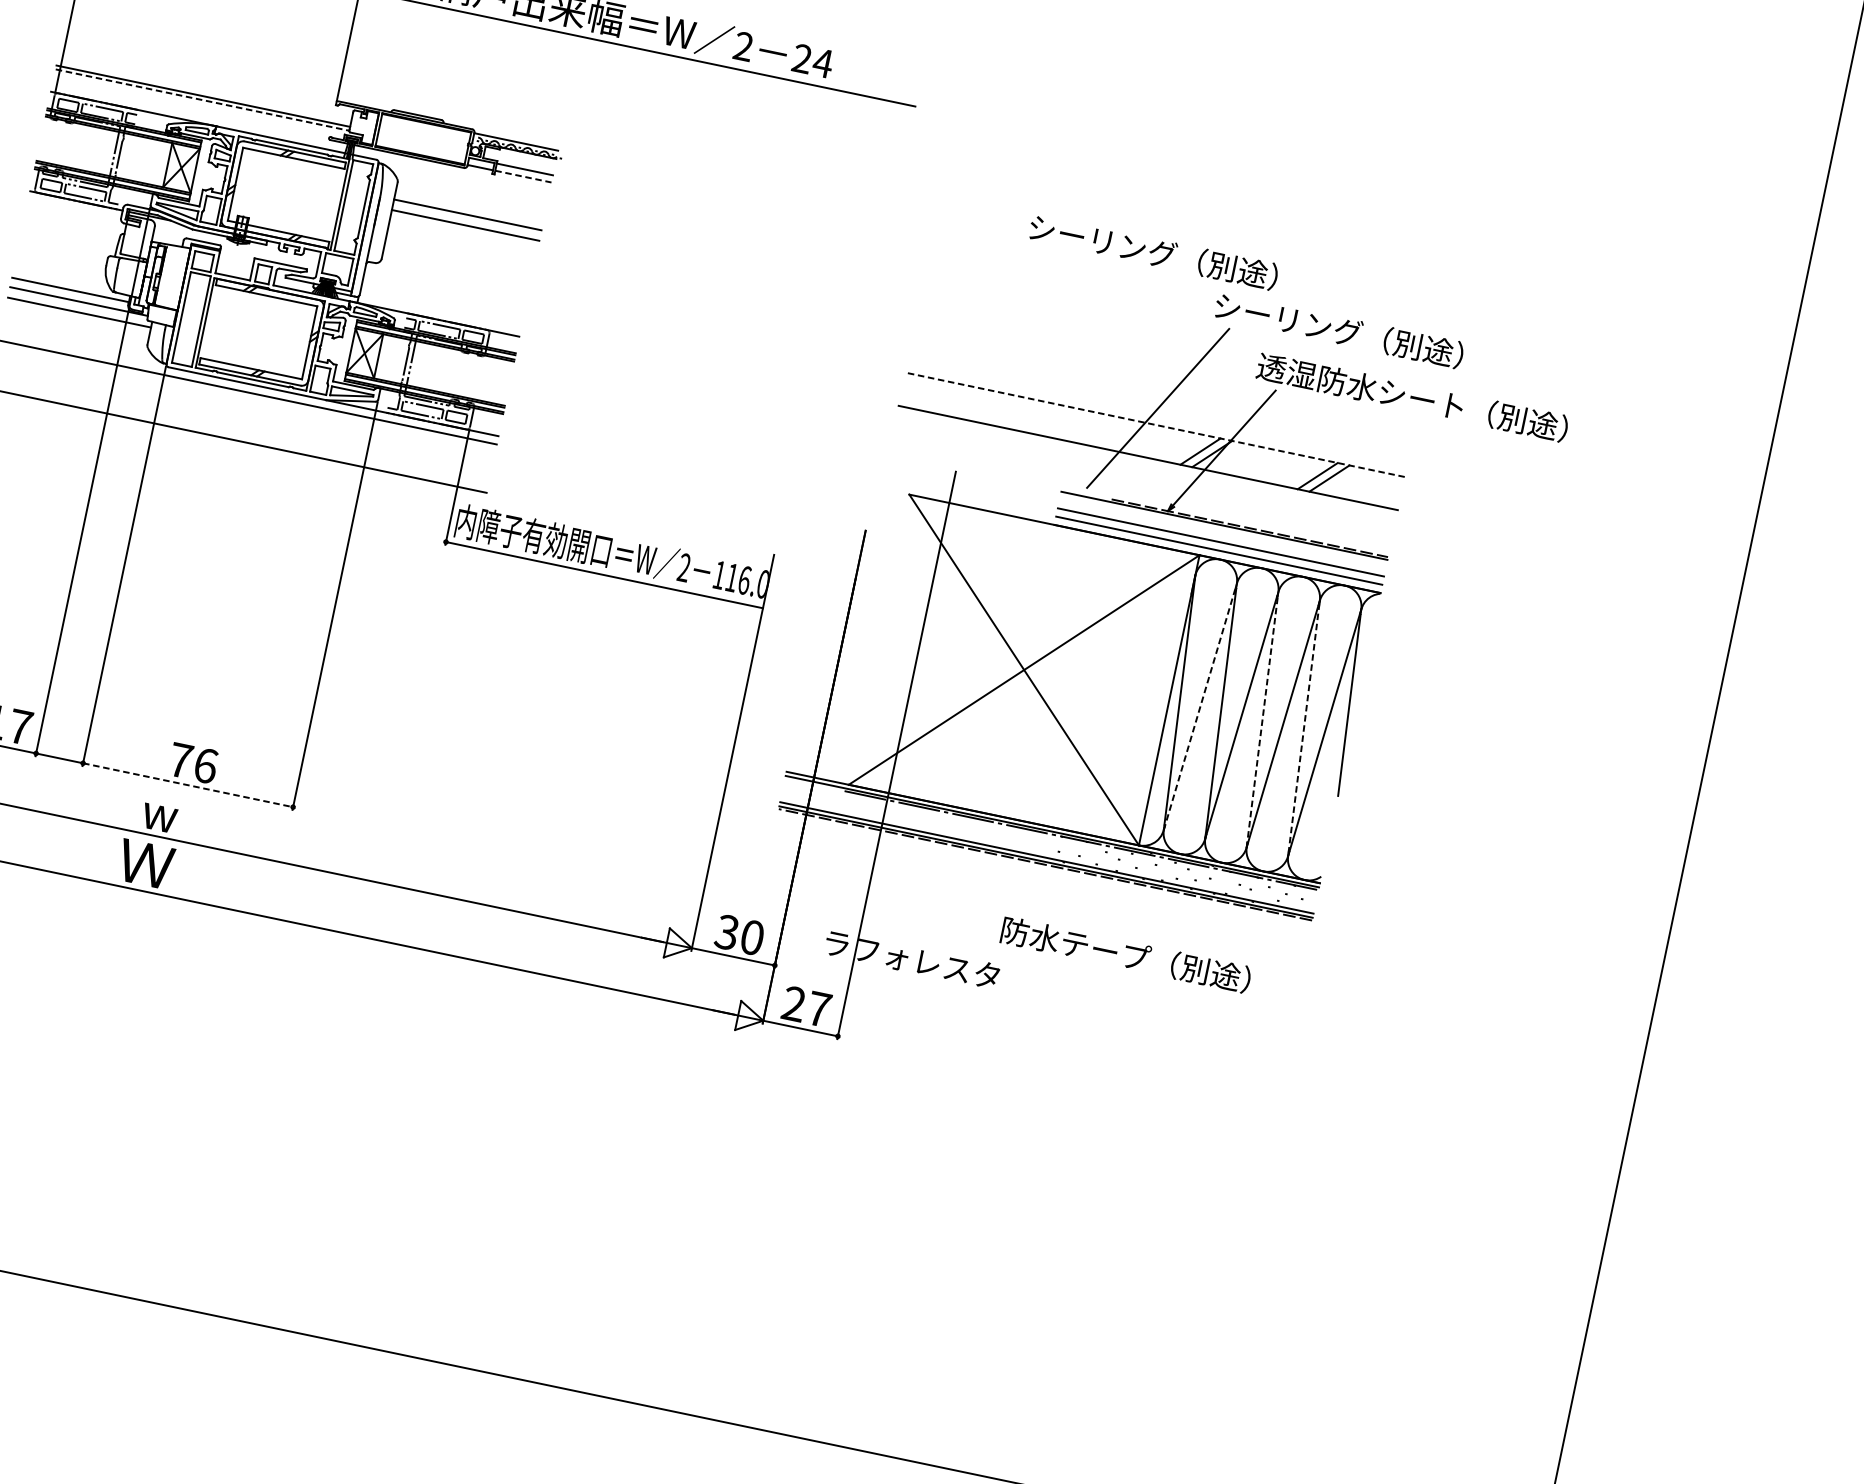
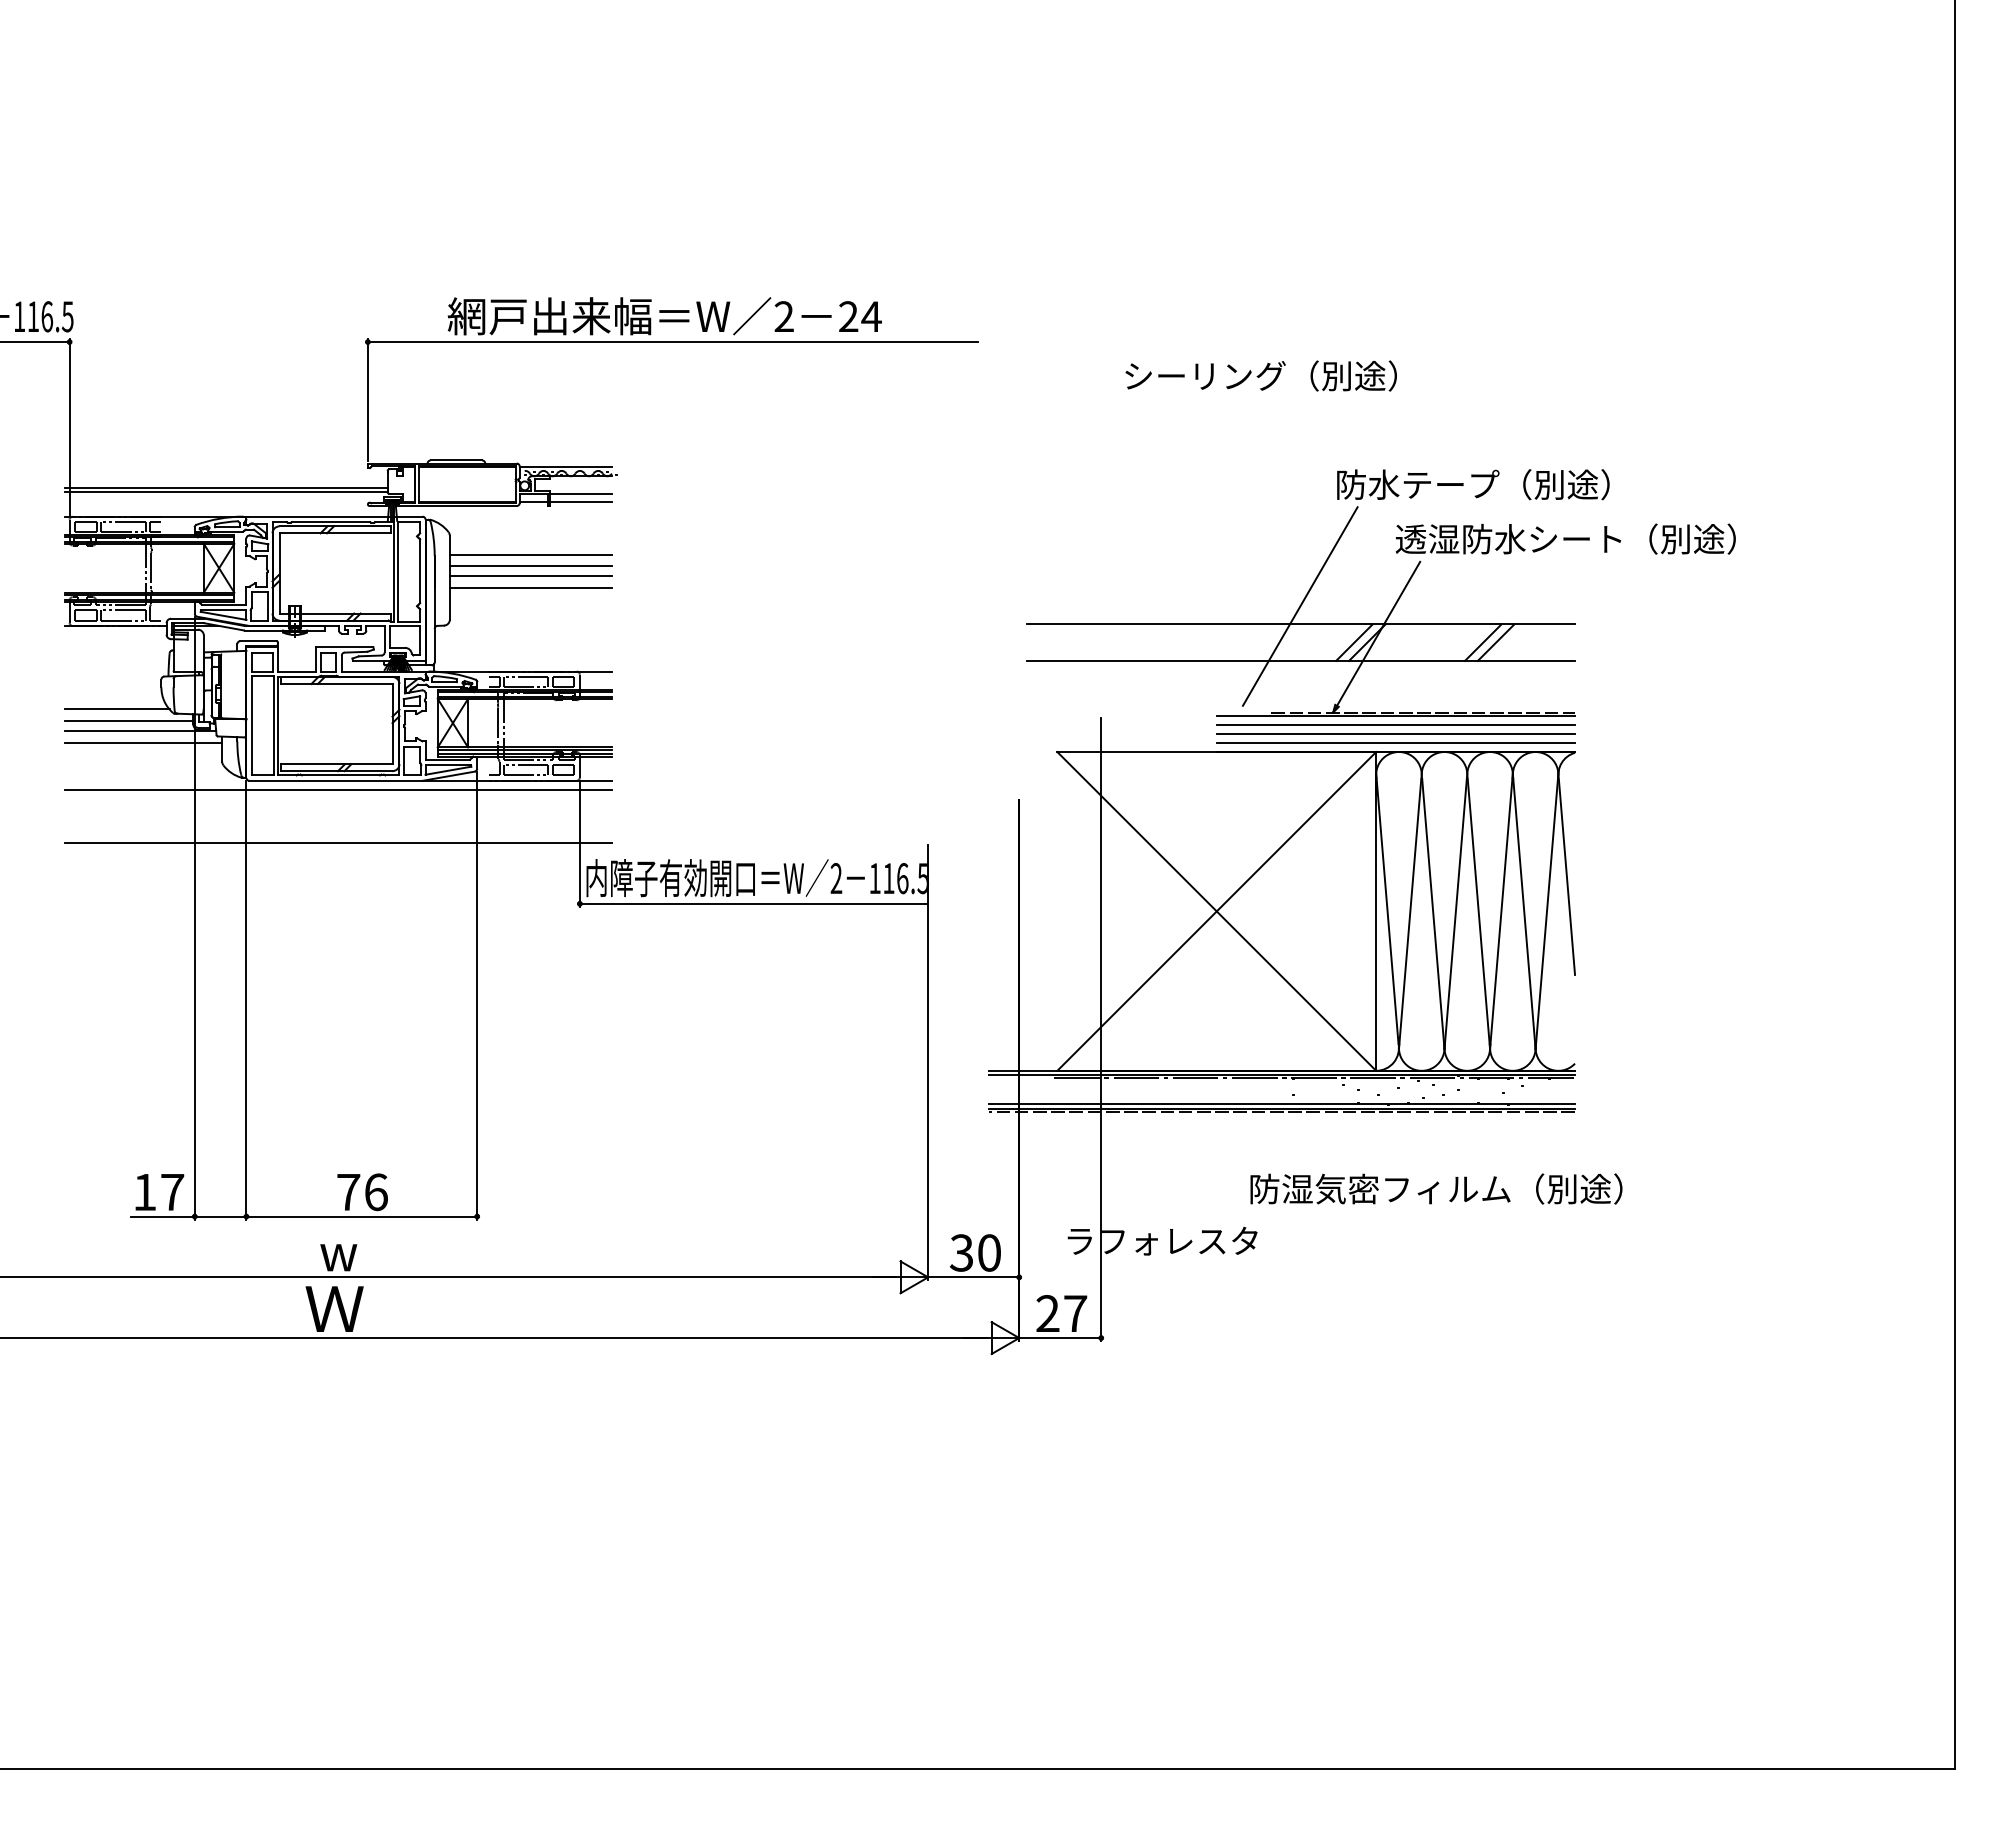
line: (202, 100) -> (226, 492), dashed -> solid
line: (522, 176) -> (580, 502), dashed -> solid
line: (463, 234) -> (530, 576), added
line: (461, 245) -> (530, 588), added
text: (1153, 251) -> (1260, 375), moved
line: (62, 277) -> (117, 709), added
text: (1288, 319) -> (1418, 484), シーリング（別途） -> 防水テープ（別途）
line: (1154, 424) -> (1300, 624), dashed -> solid
line: (1222, 533) -> (1395, 724), added
text: (763, 584) -> (923, 878), 116.0 -> 116.5
line: (1199, 709) -> (1410, 914), dashed -> solid
line: (1261, 722) -> (1478, 914), dashed -> solid
line: (1304, 729) -> (1524, 912), dashed -> solid
line: (188, 785) -> (362, 1216), dashed -> solid
text: (1186, 966) -> (1452, 1188), 防水テープ（別途） -> 防湿気密フィルム（別途）

